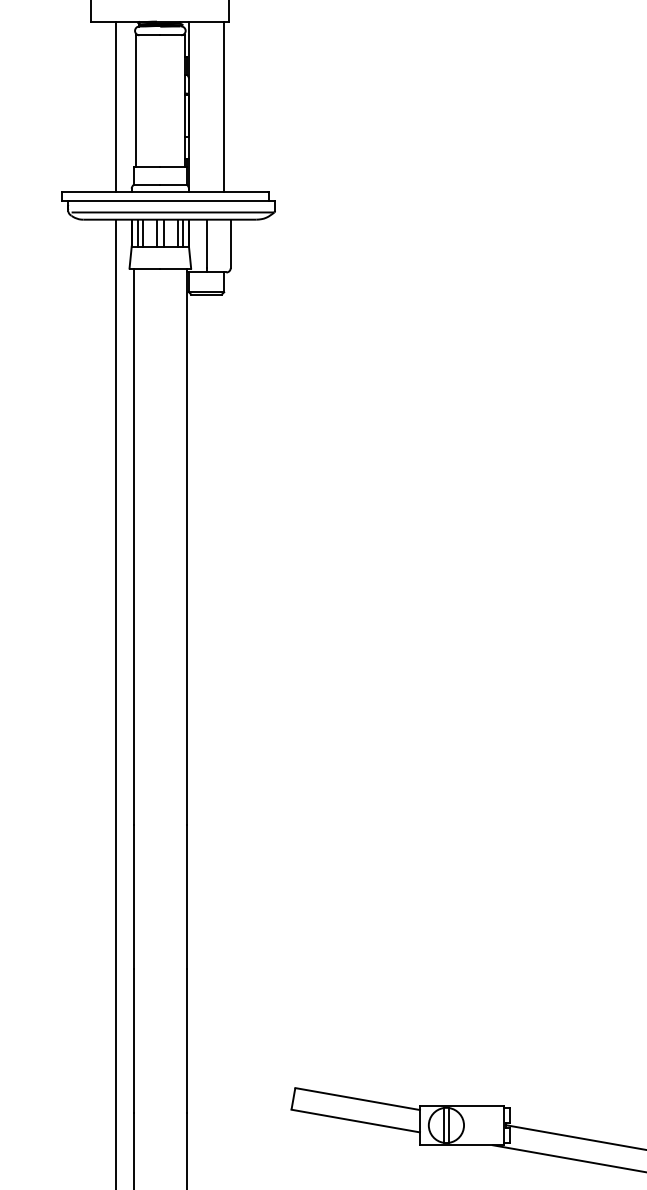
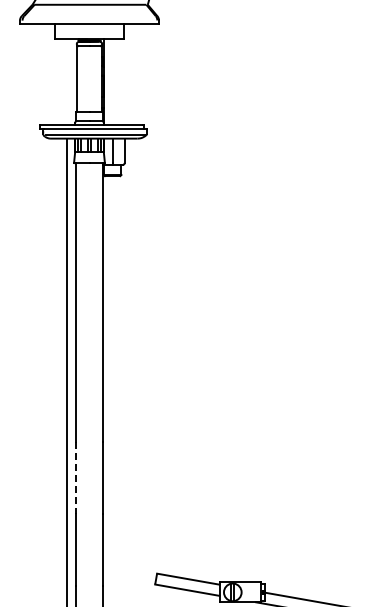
line: (116, 105) -> (67, 81), removed
line: (224, 105) -> (121, 81), removed
line: (134, 898) -> (76, 478), solid -> dashed

